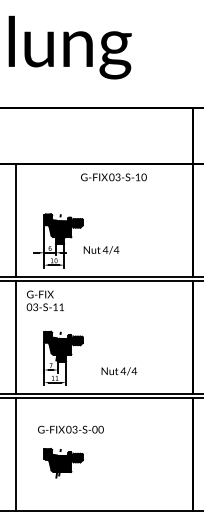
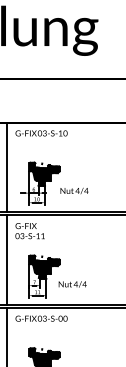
text: (113, 177) -> (41, 133), moved
text: (119, 371) -> (72, 284), moved
text: (70, 429) -> (41, 318), moved

